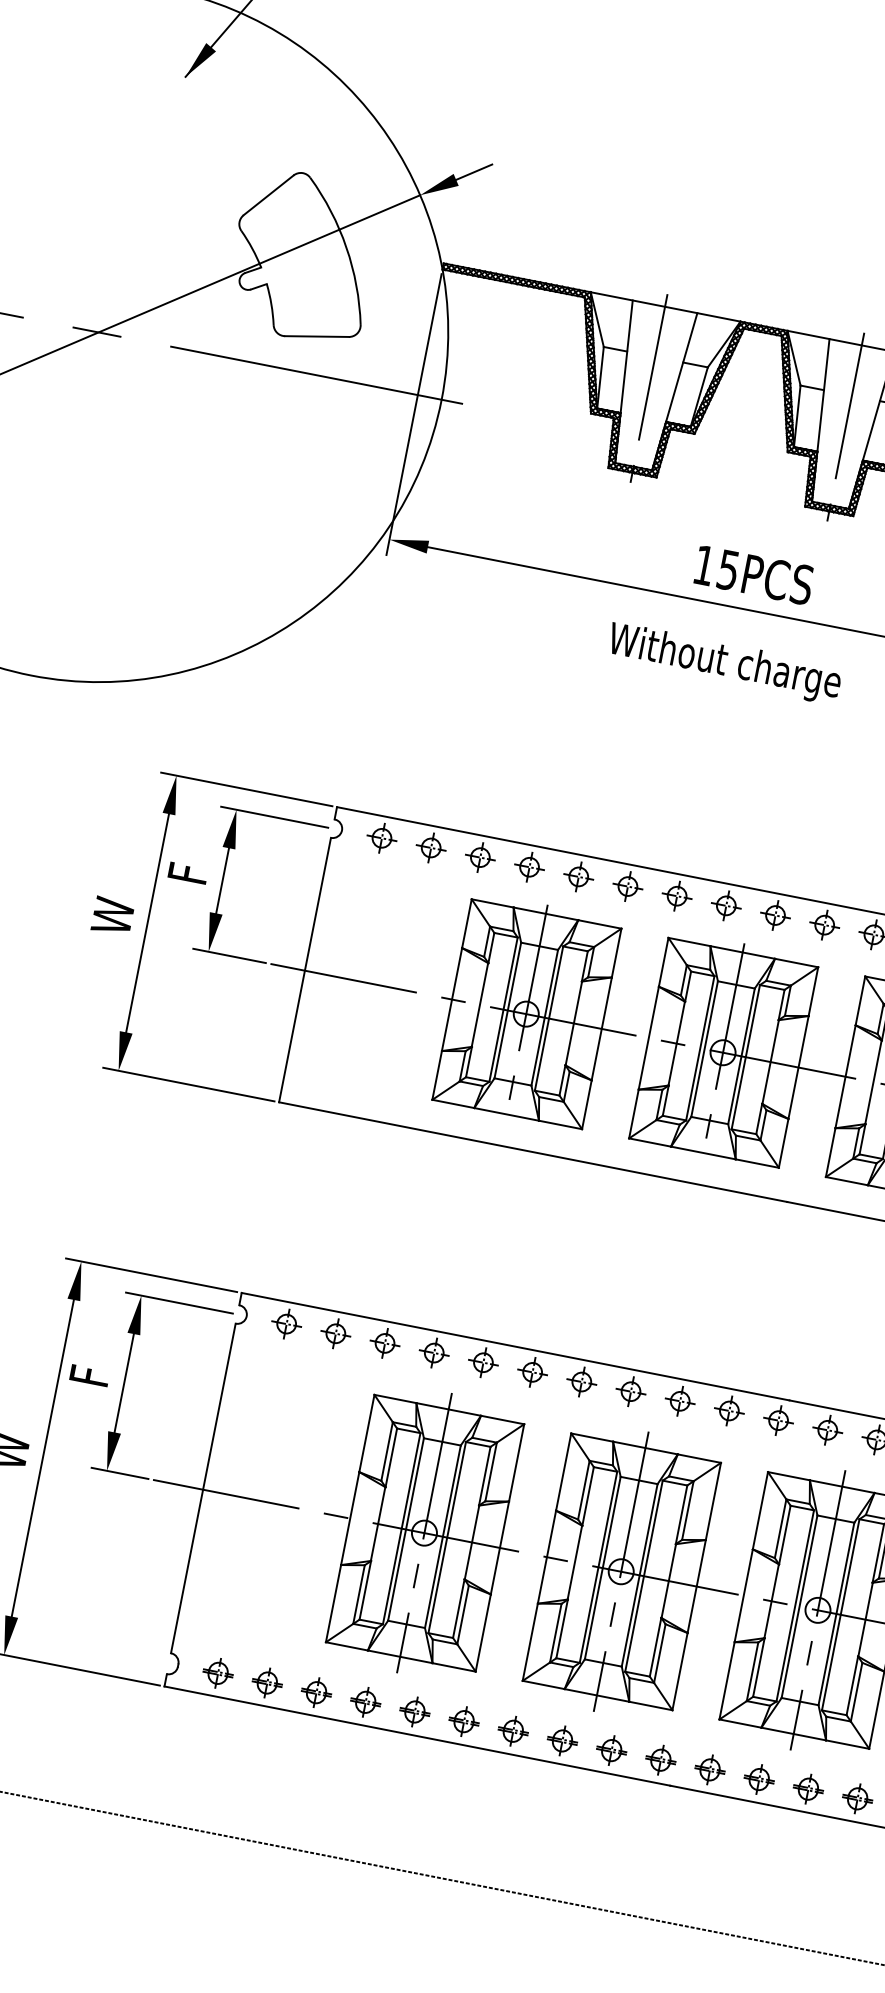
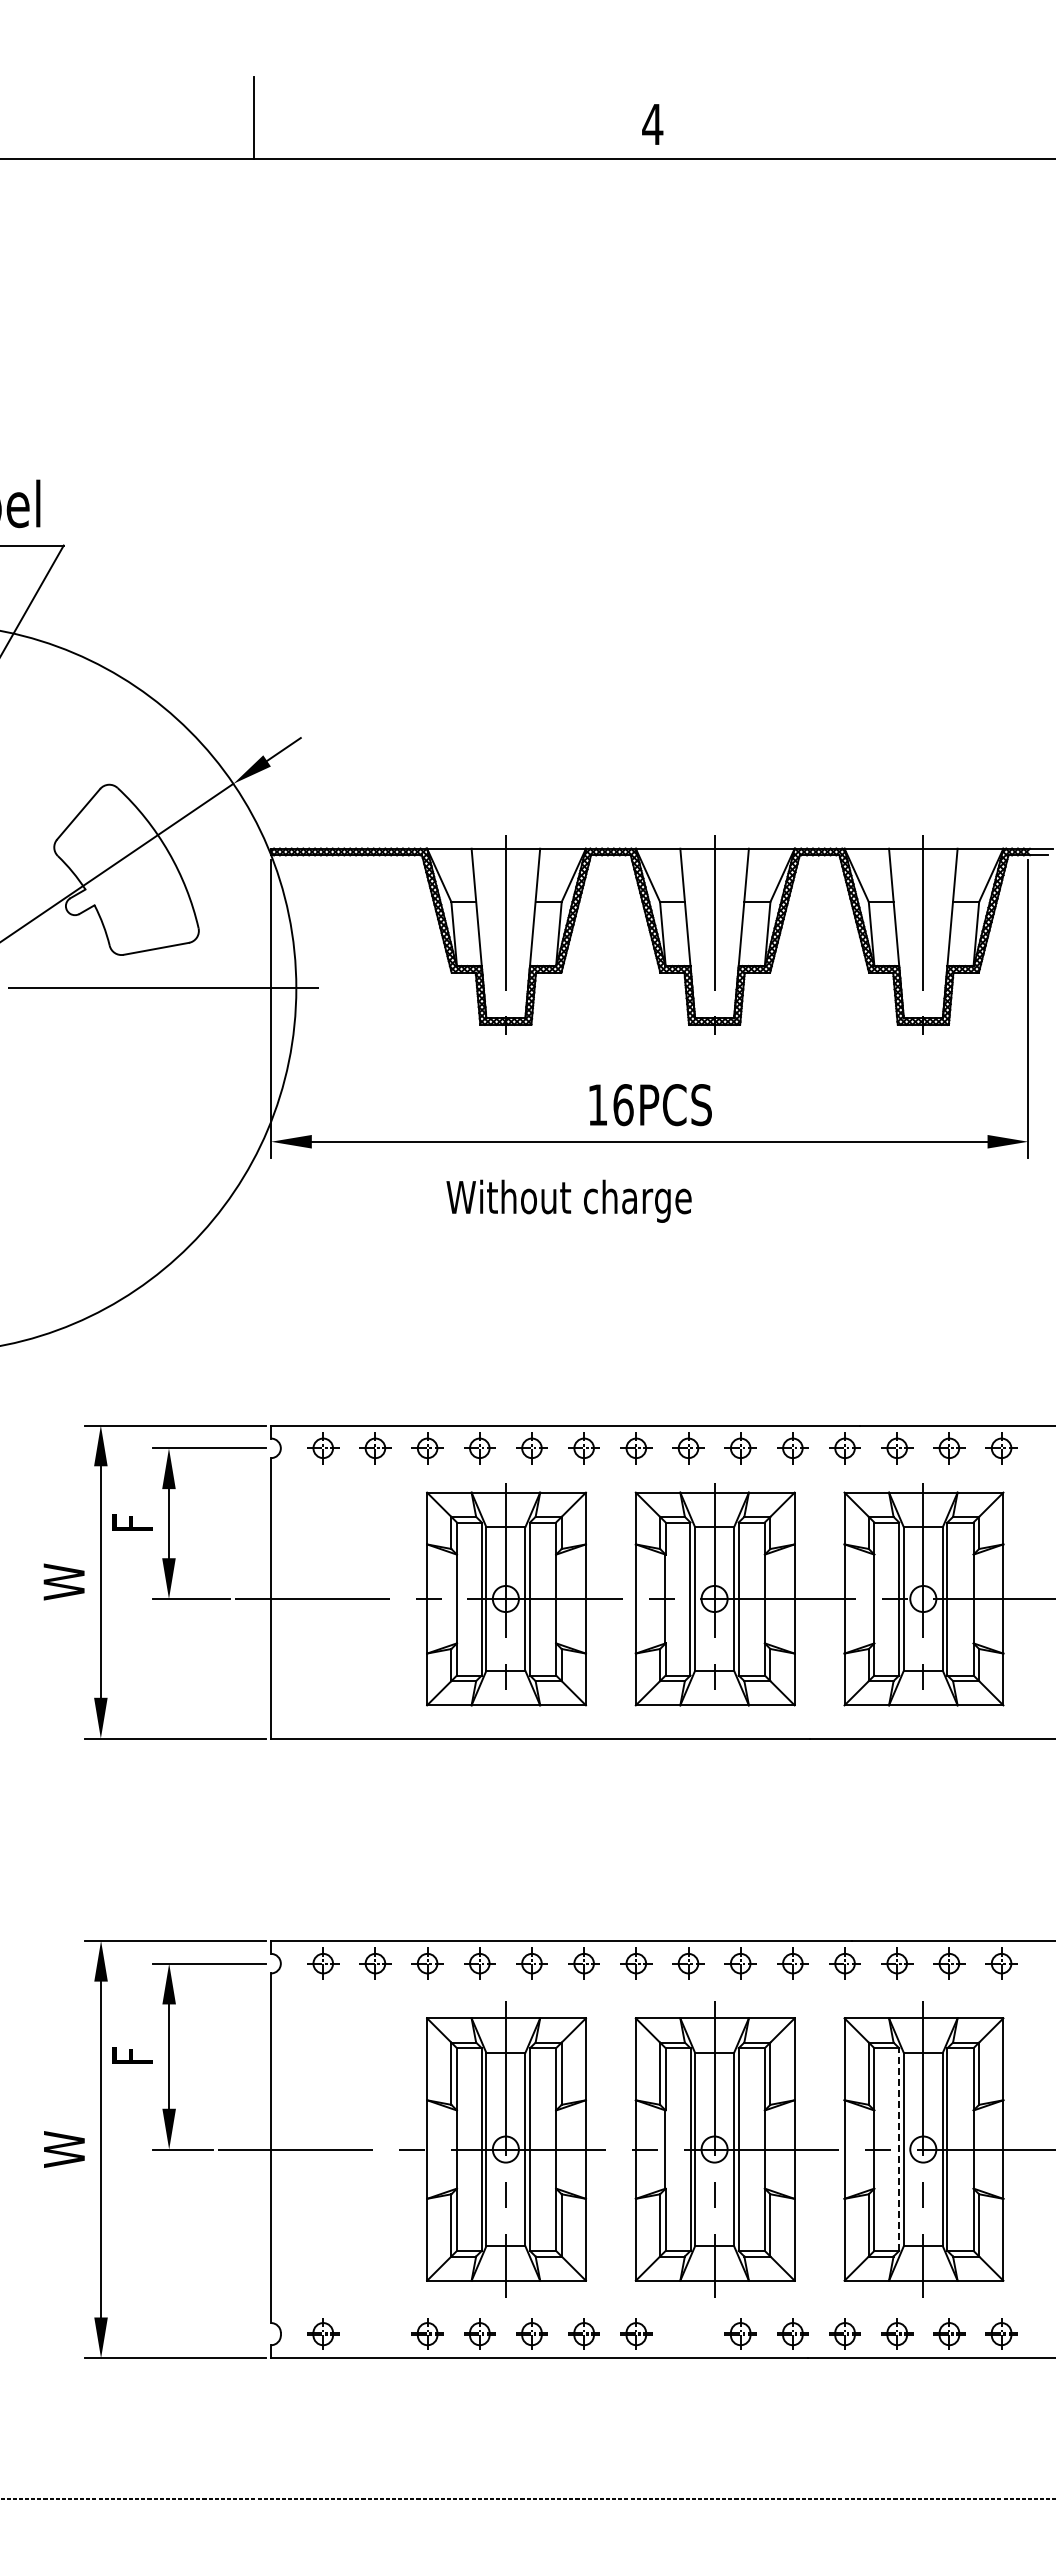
text: (728, 570) -> (623, 1105), 15PCS -> 16PCS
text: (724, 662) -> (568, 1200), moved
line: (795, 1605) -> (899, 2149), solid -> dashed
part: (267, 1682) -> (375, 2333), removed
part: (562, 1740) -> (688, 2333), removed

